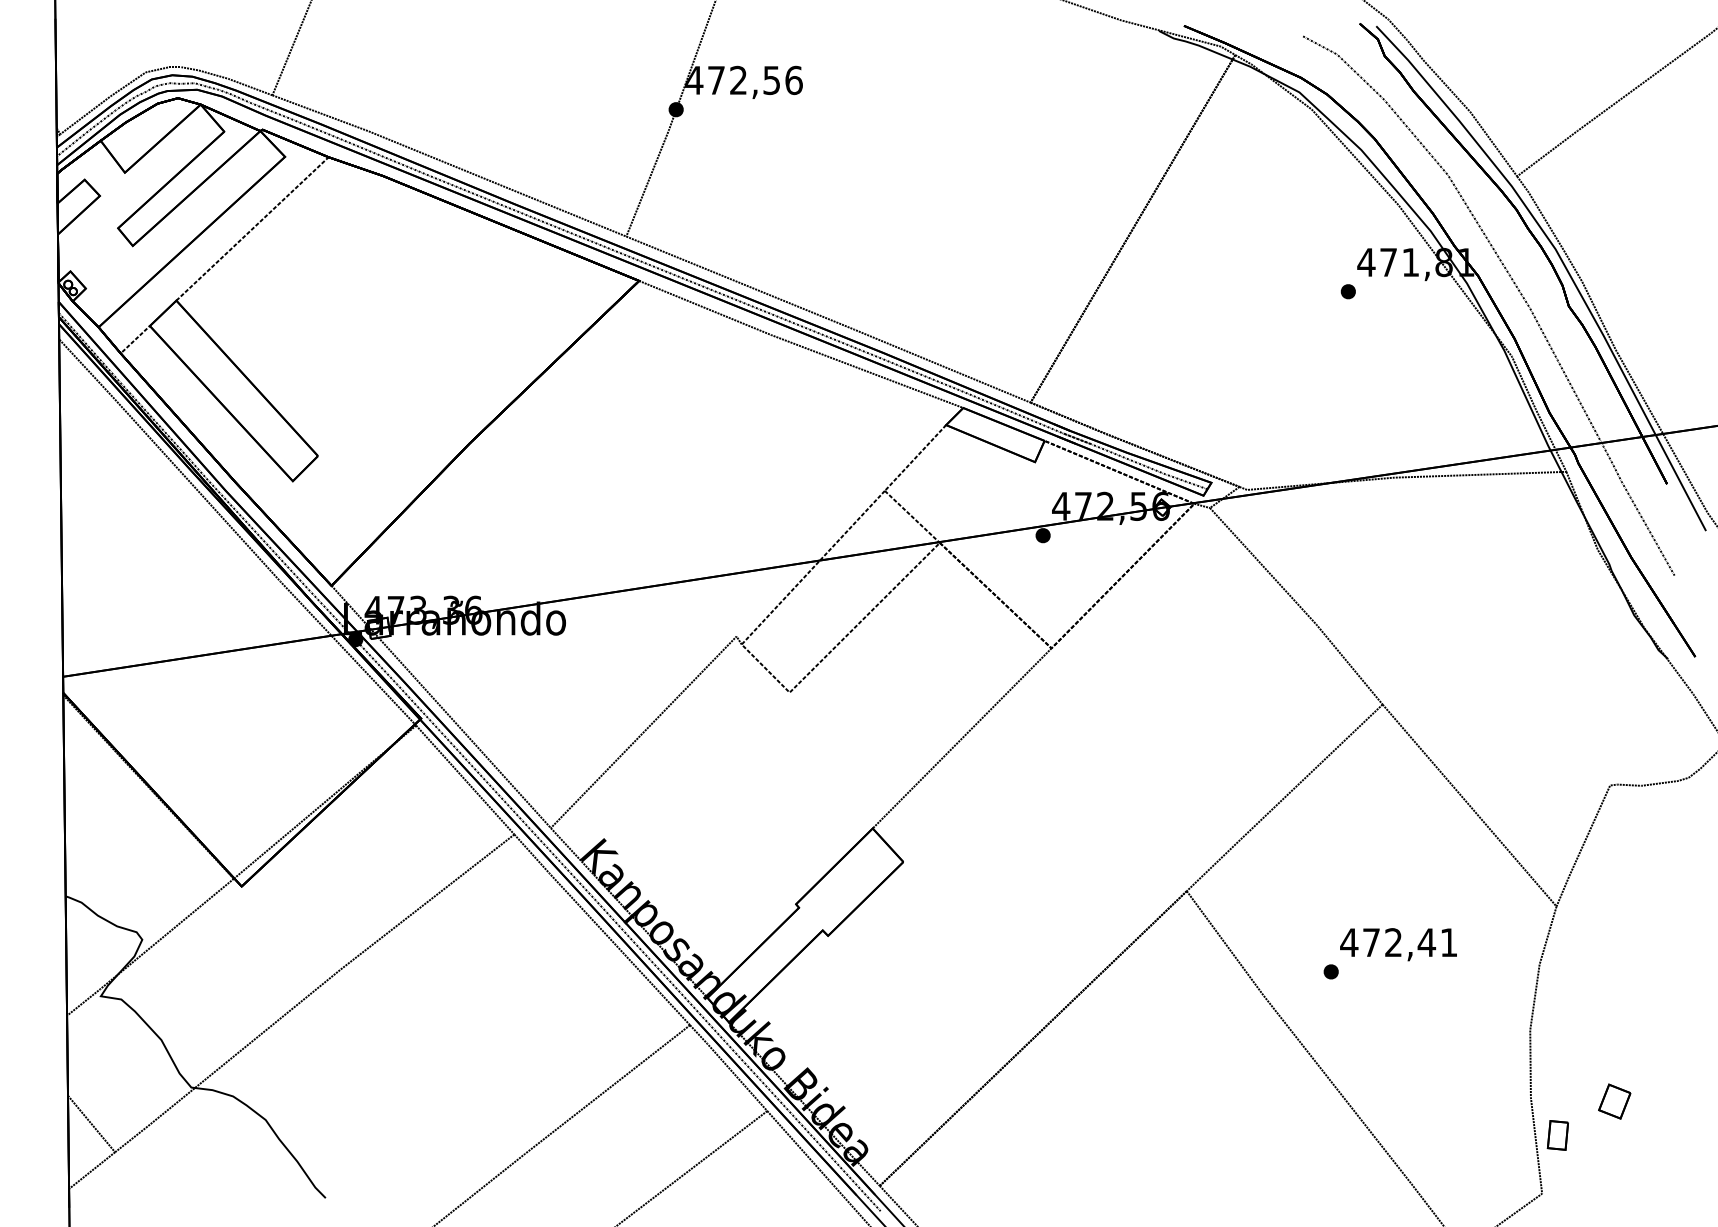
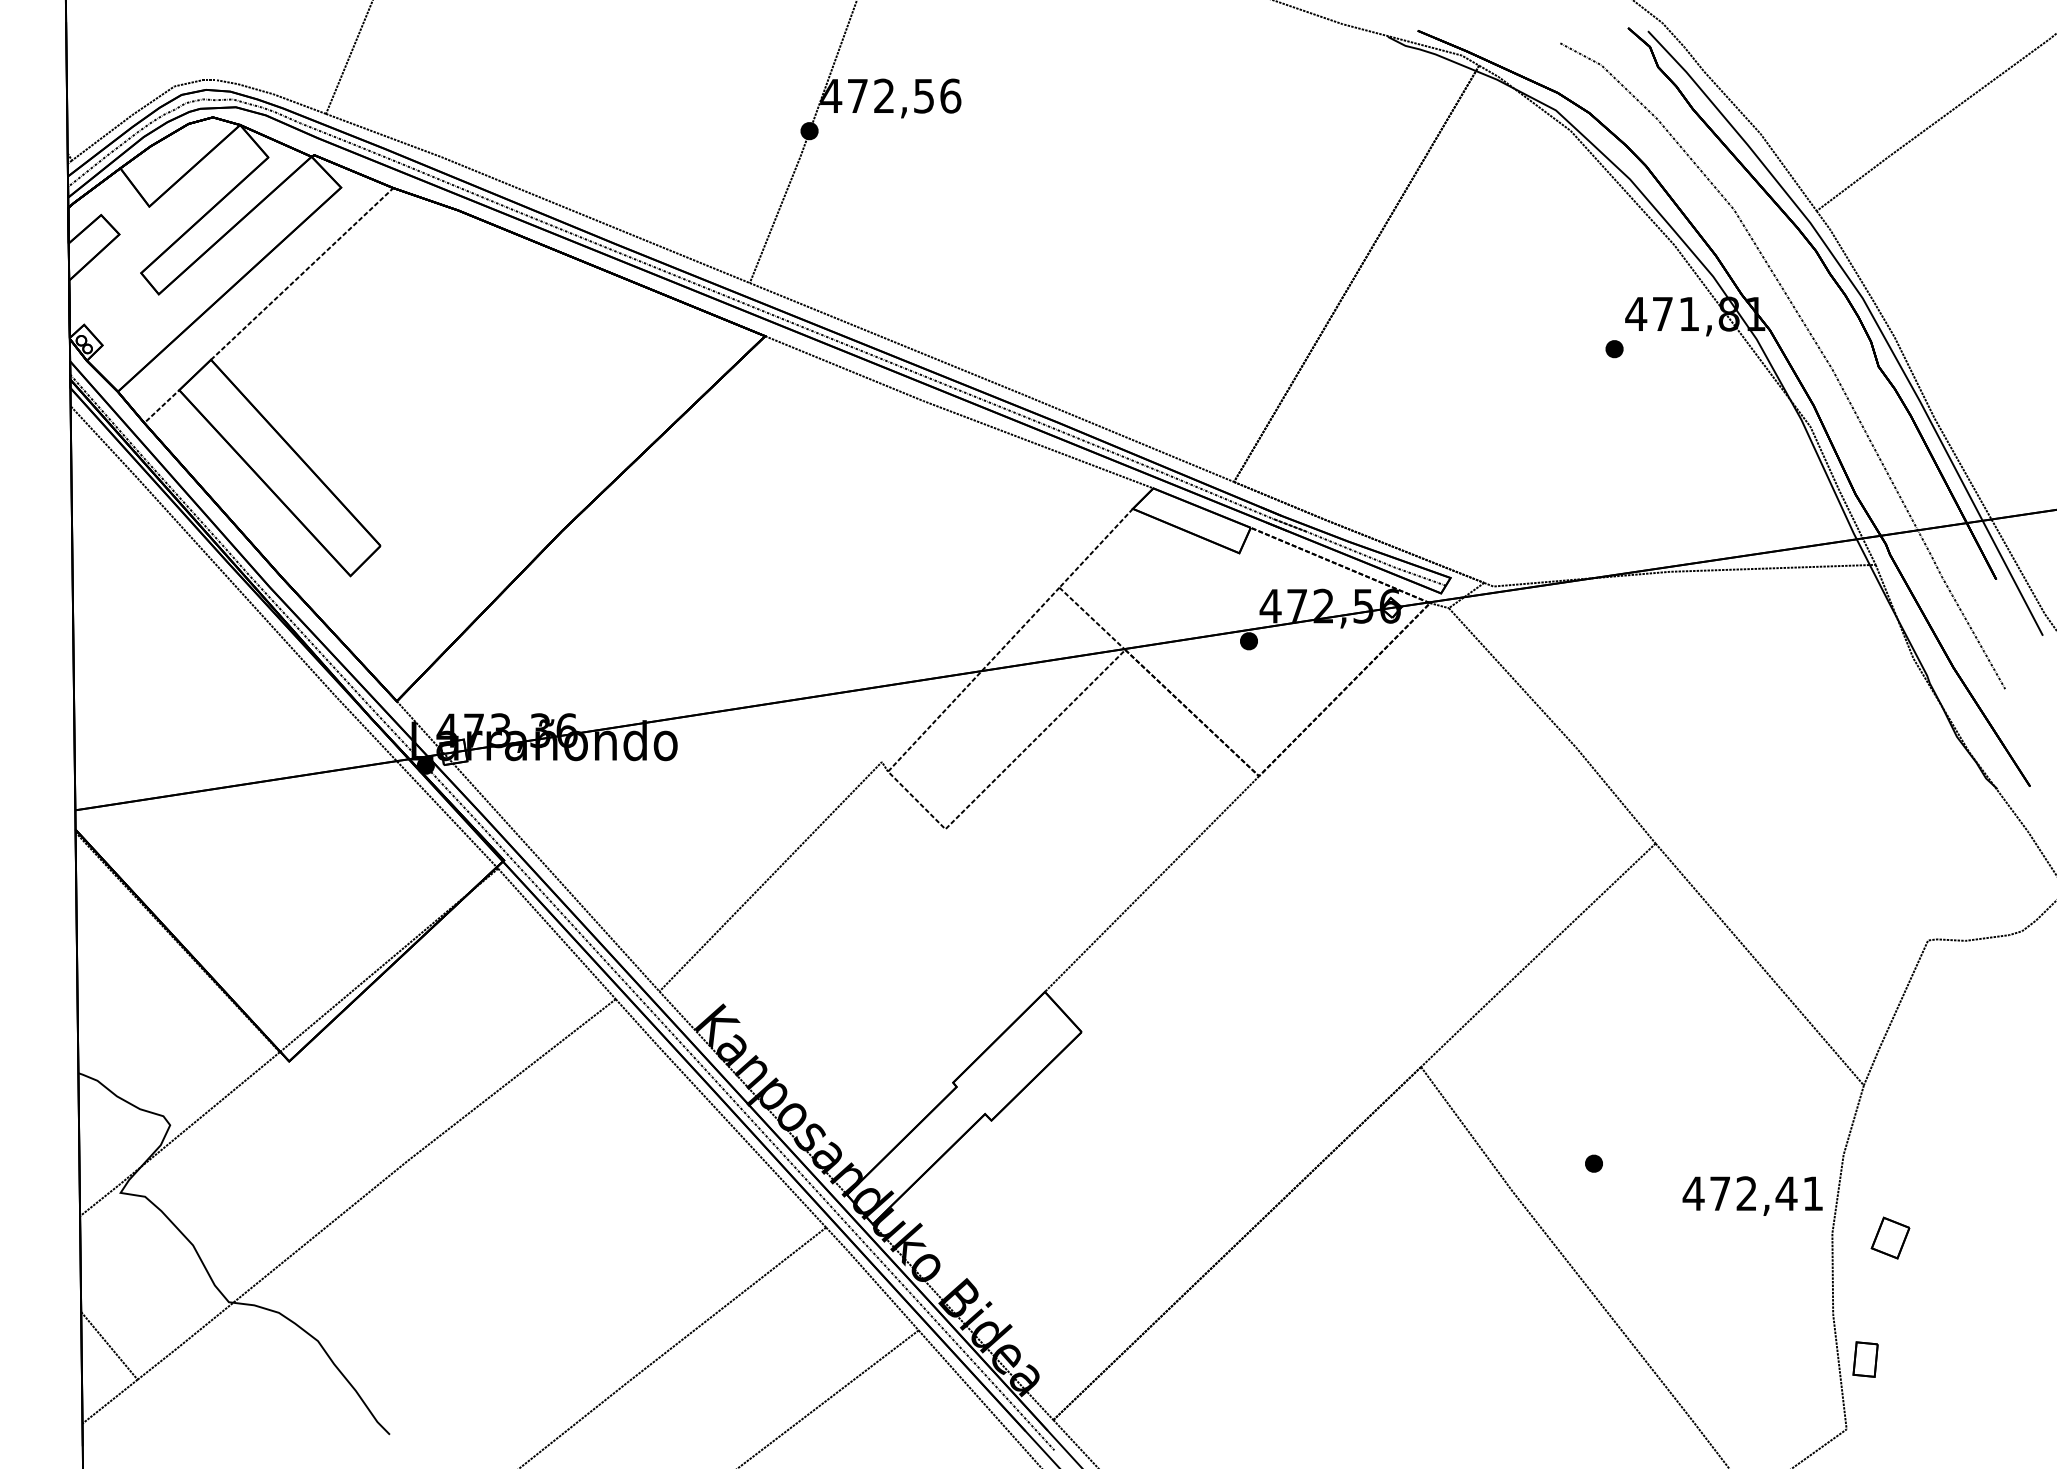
text: (1398, 944) -> (1752, 1195), moved
part: (1614, 1101) -> (1890, 1237), moved

